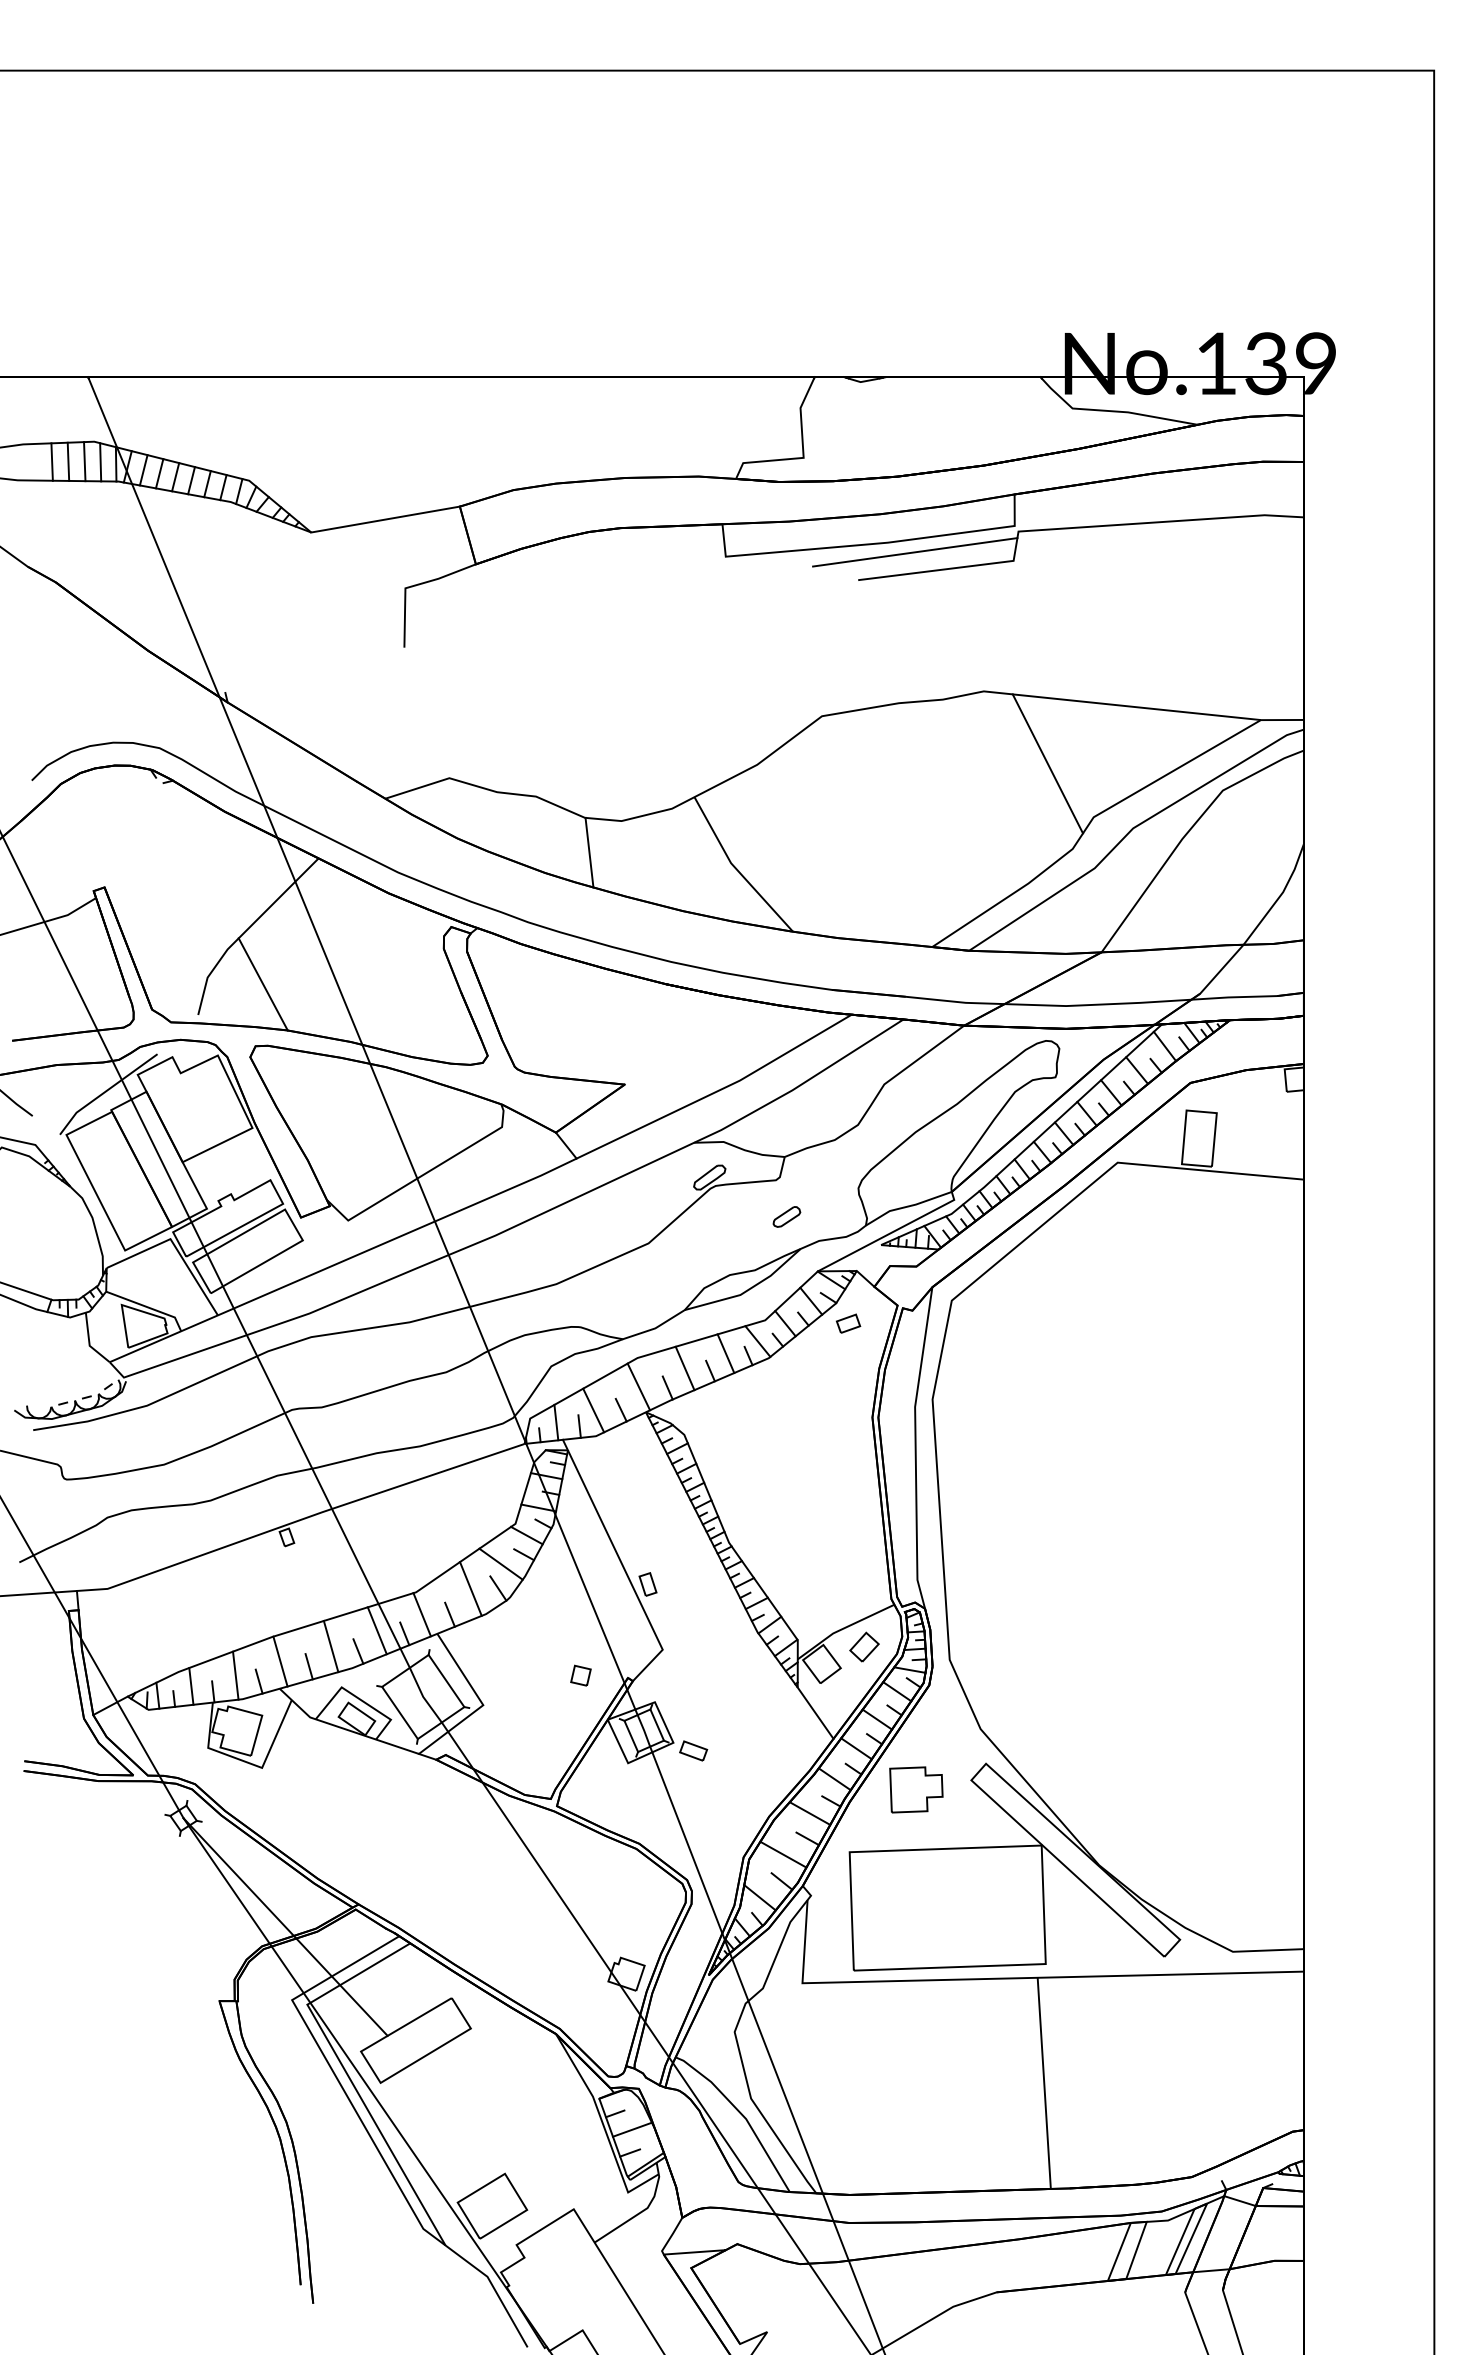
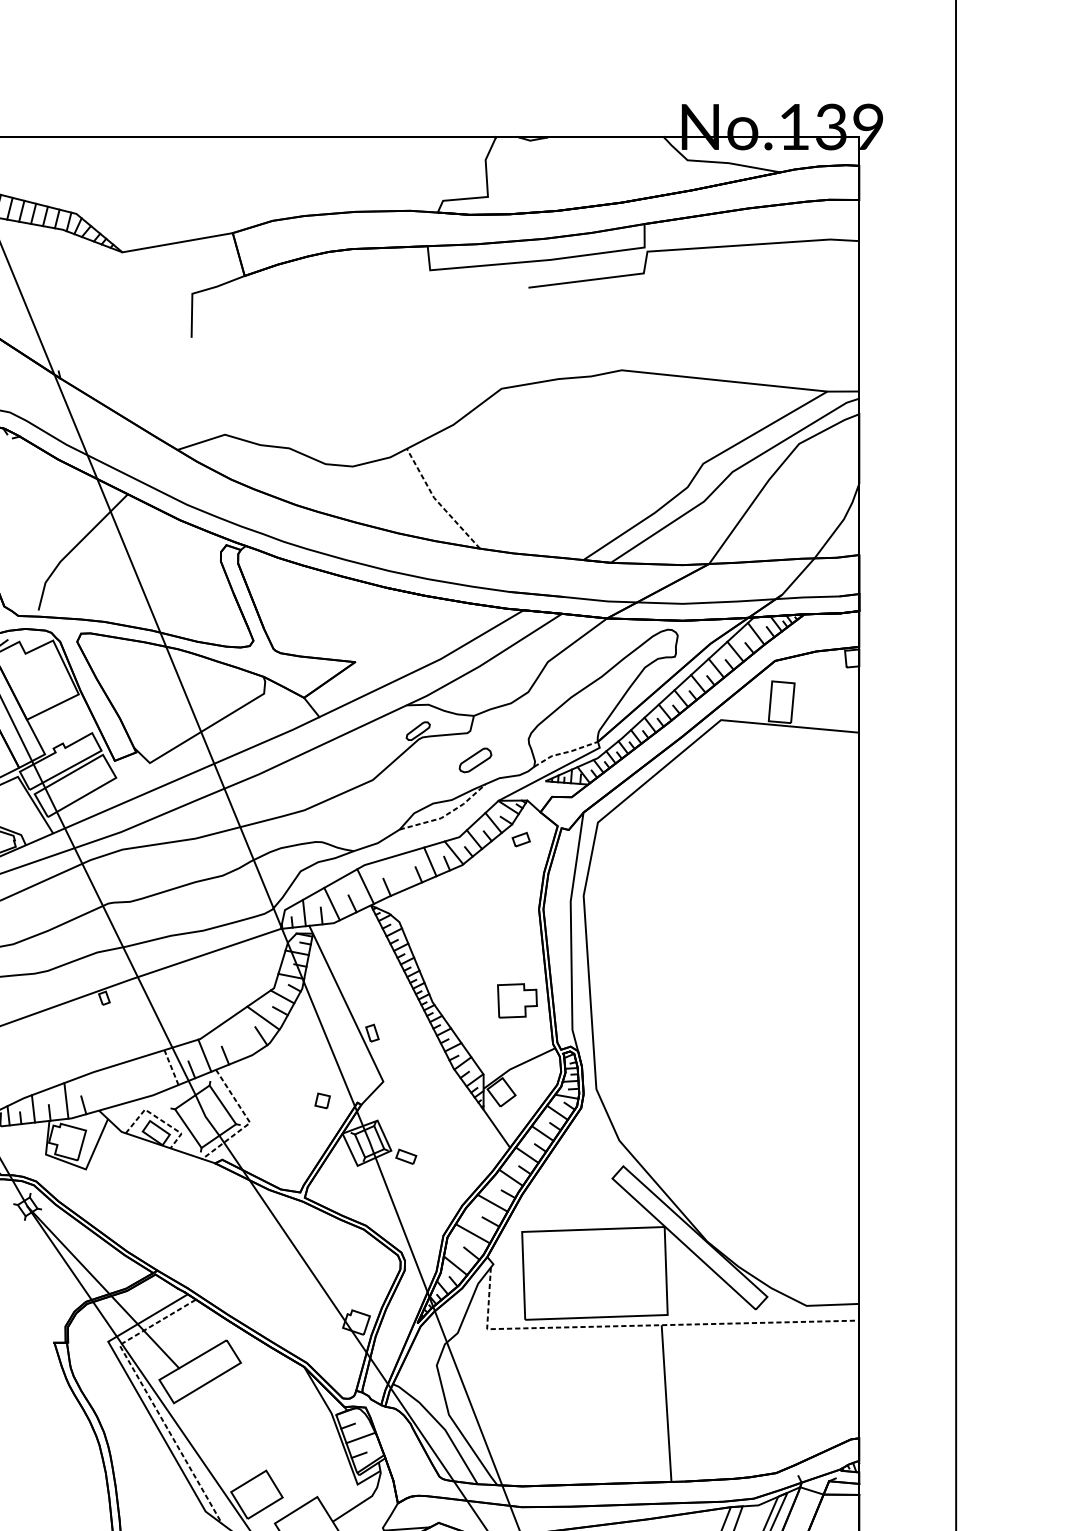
line: (915, 552) -> (571, 267), removed
line: (1047, 763) -> (668, 423), removed
line: (589, 852) -> (329, 489), removed
line: (736, 869) -> (438, 502), solid -> dashed
line: (262, 984) -> (86, 587), removed
line: (908, 1206) -> (565, 752), solid -> dashed
part: (786, 1216) -> (475, 760), size x1.6
line: (748, 1289) -> (447, 814), solid -> dashed
line: (684, 1368) -> (399, 872), removed
line: (470, 1588) -> (240, 1036), removed
line: (377, 1630) -> (171, 1067), solid -> dashed
line: (330, 1646) -> (136, 1079), removed
part: (864, 1646) -> (533, 1079), removed
line: (358, 1651) -> (157, 1082), removed
line: (280, 1661) -> (99, 1090), removed
line: (308, 1666) -> (120, 1094), removed
line: (359, 1698) -> (158, 1117), solid -> dashed
line: (482, 1704) -> (249, 1122), solid -> dashed
part: (916, 1789) -> (517, 1000), moved
line: (1011, 1978) -> (642, 1325), solid -> dashed
line: (346, 2073) -> (148, 1396), solid -> dashed

